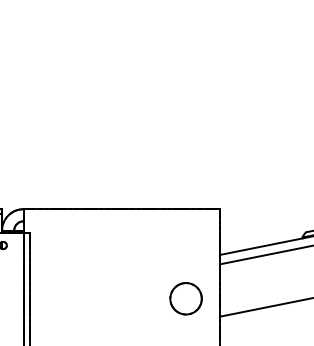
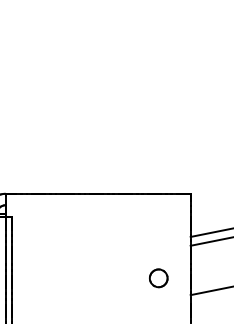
circle: (185, 298) -> (158, 277), size x0.6

